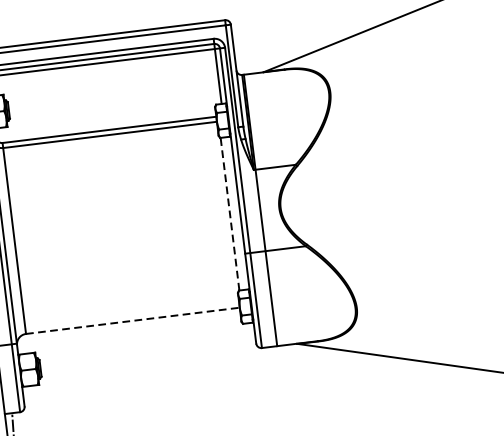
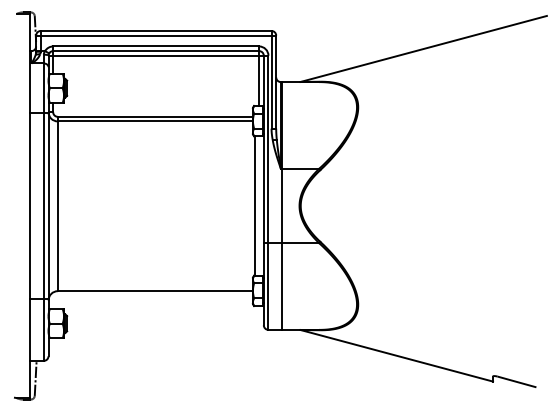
line: (230, 214) -> (254, 206), dashed -> solid
line: (133, 321) -> (155, 291), dashed -> solid

